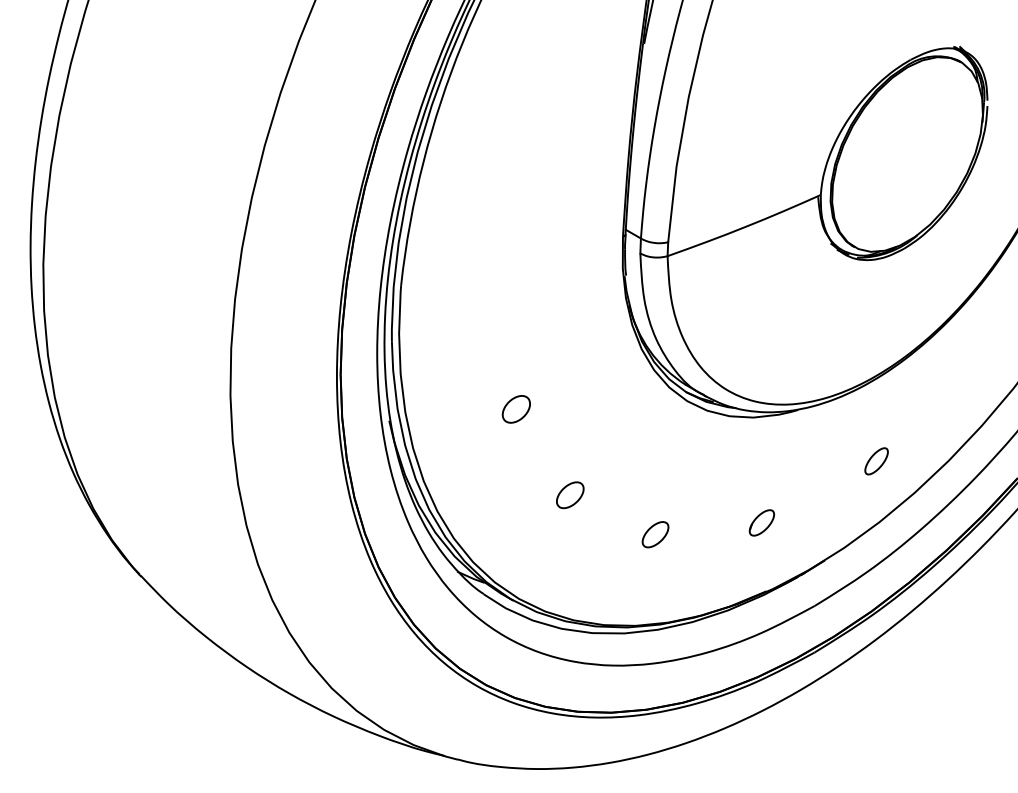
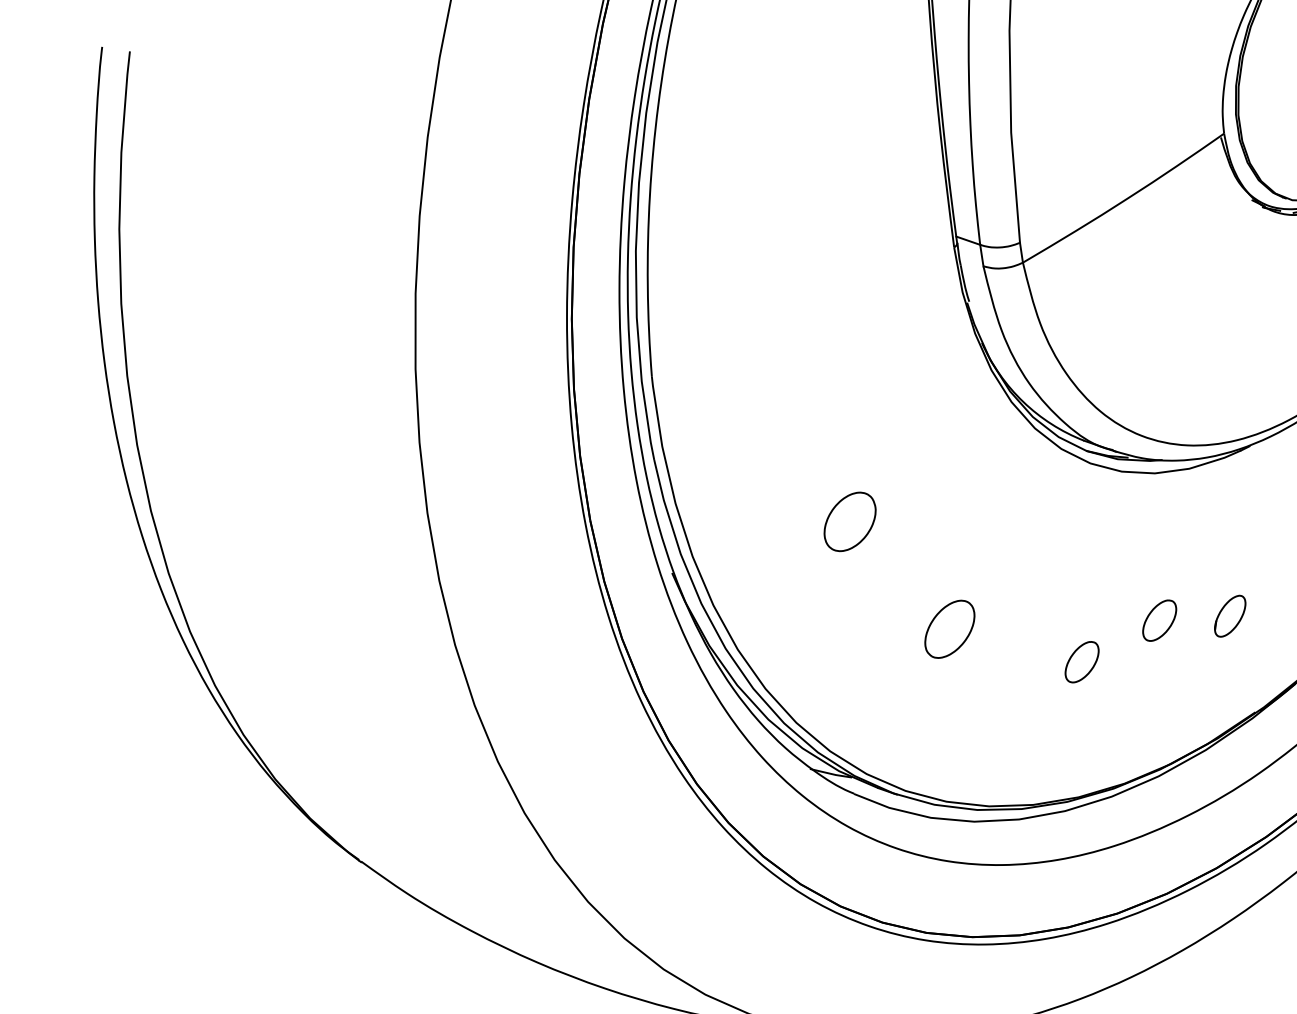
part: (515, 409) -> (848, 522), size x1.4
part: (570, 495) -> (950, 629), size x1.4
part: (713, 516) -> (1159, 620), added

